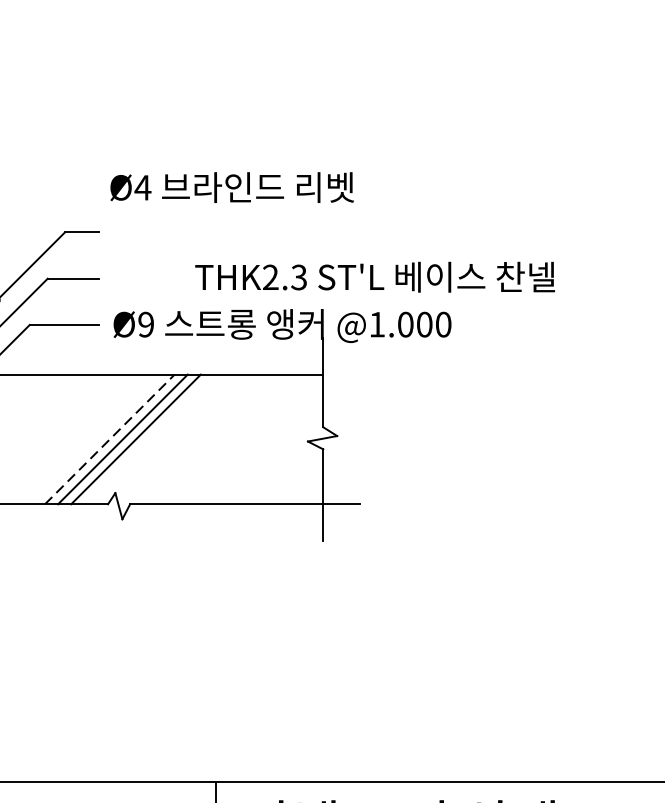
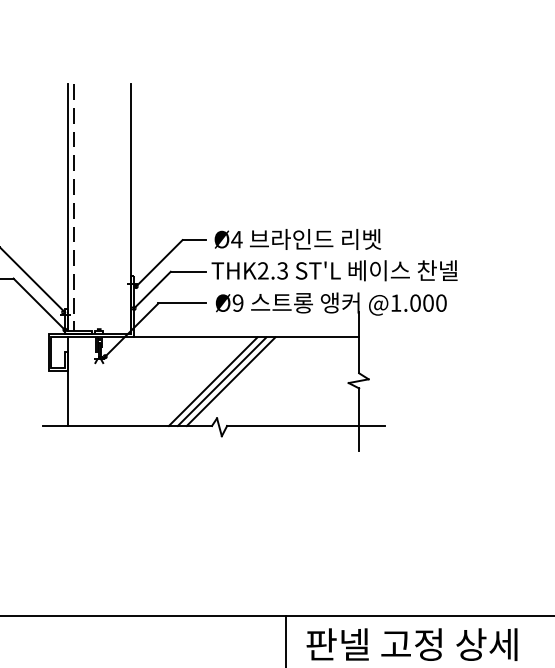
text: (231, 187) -> (297, 239), moved
text: (374, 276) -> (334, 270), moved
line: (110, 439) -> (213, 381), dashed -> solid

